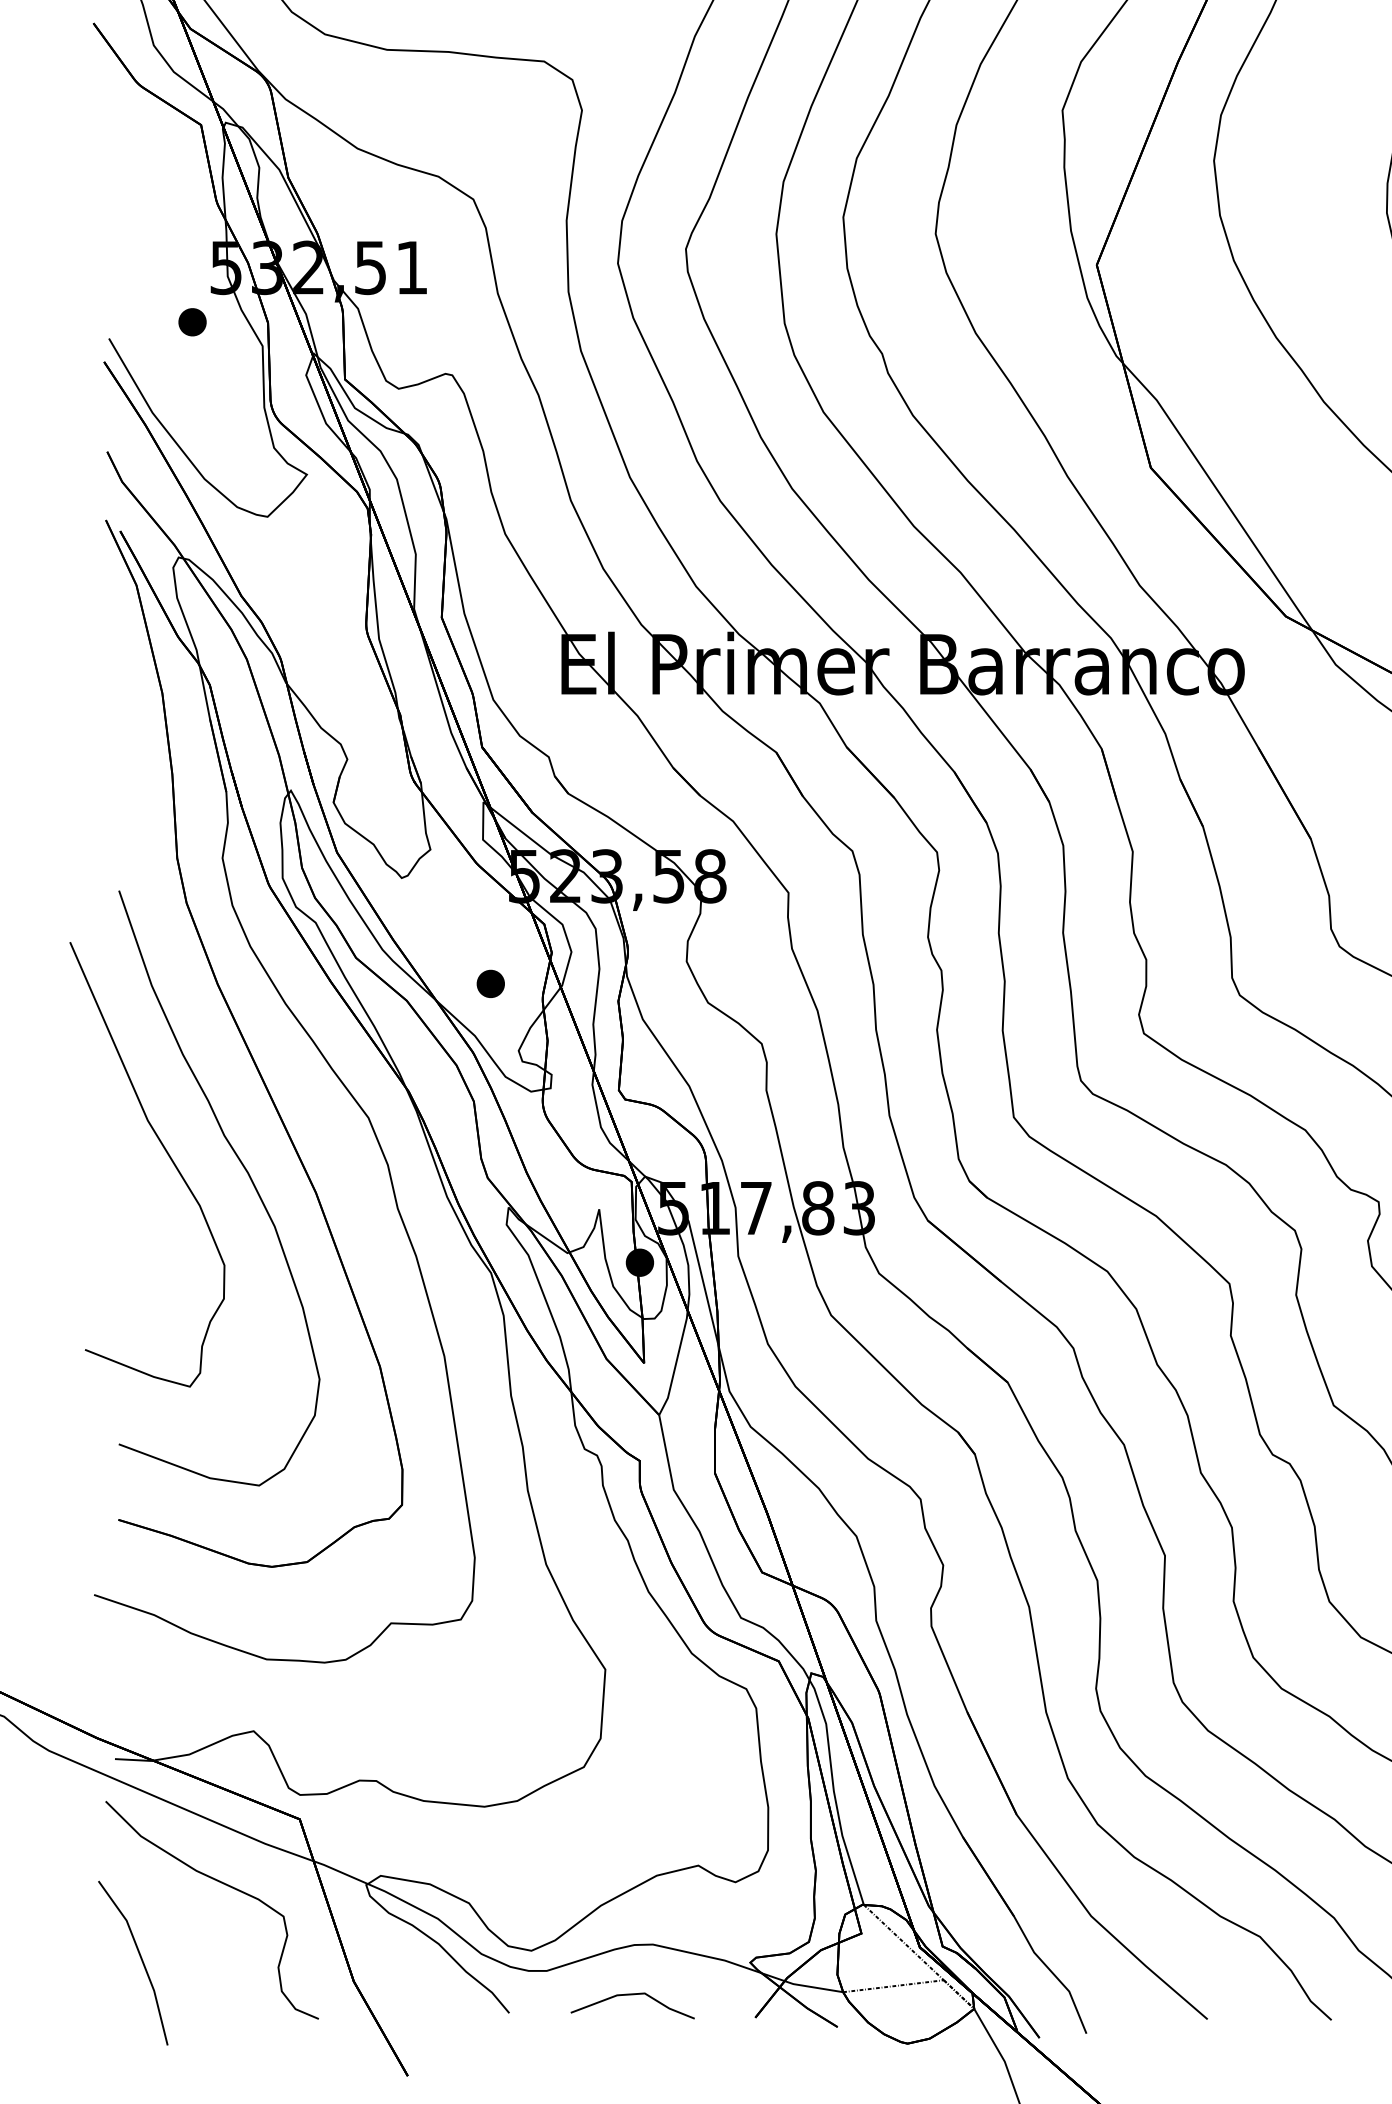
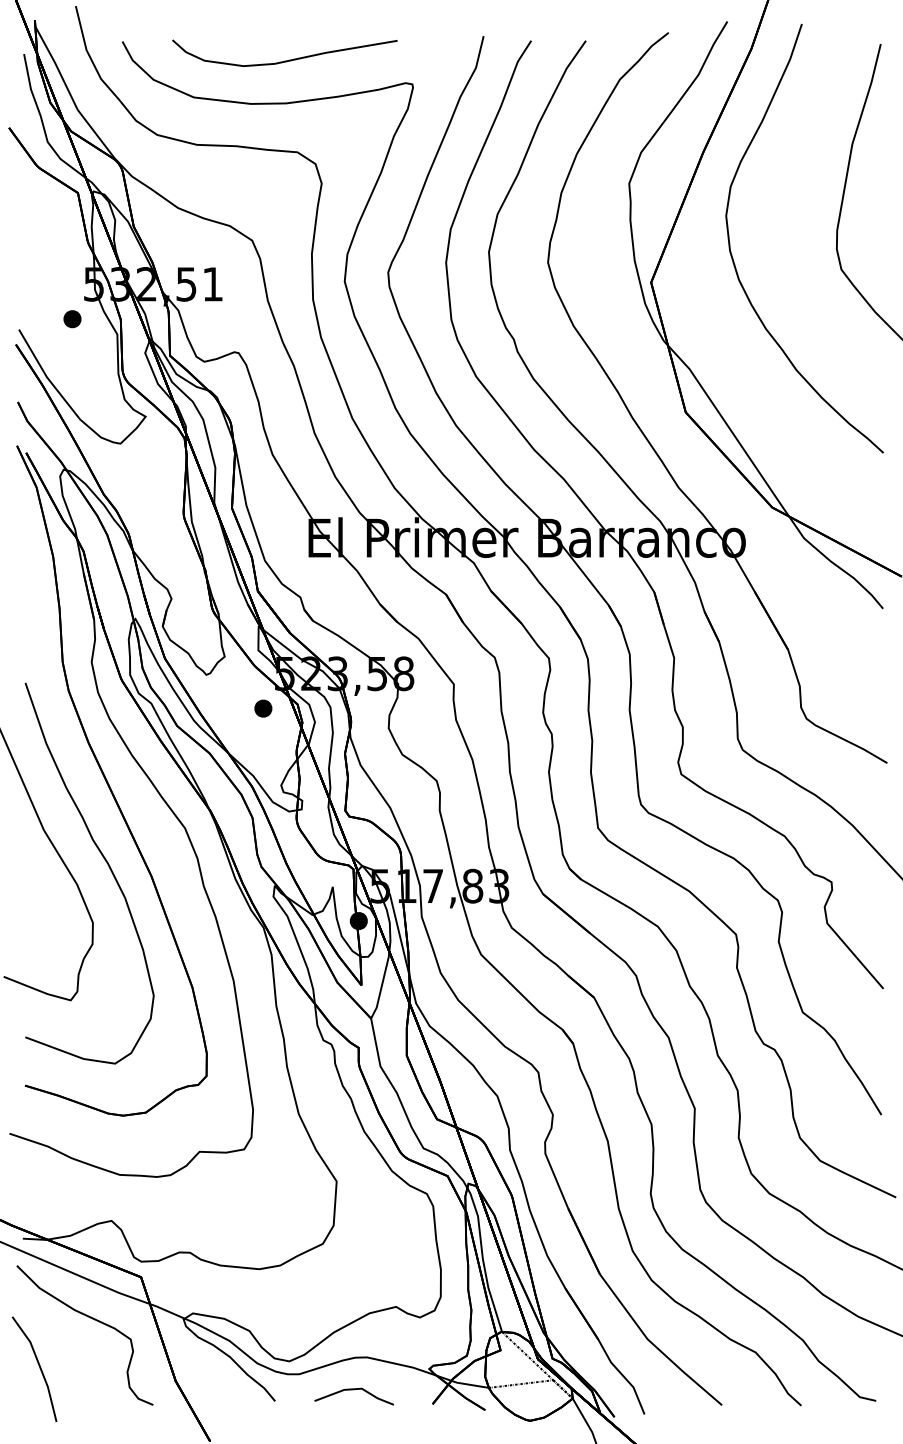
part: (491, 983) -> (263, 708), moved

